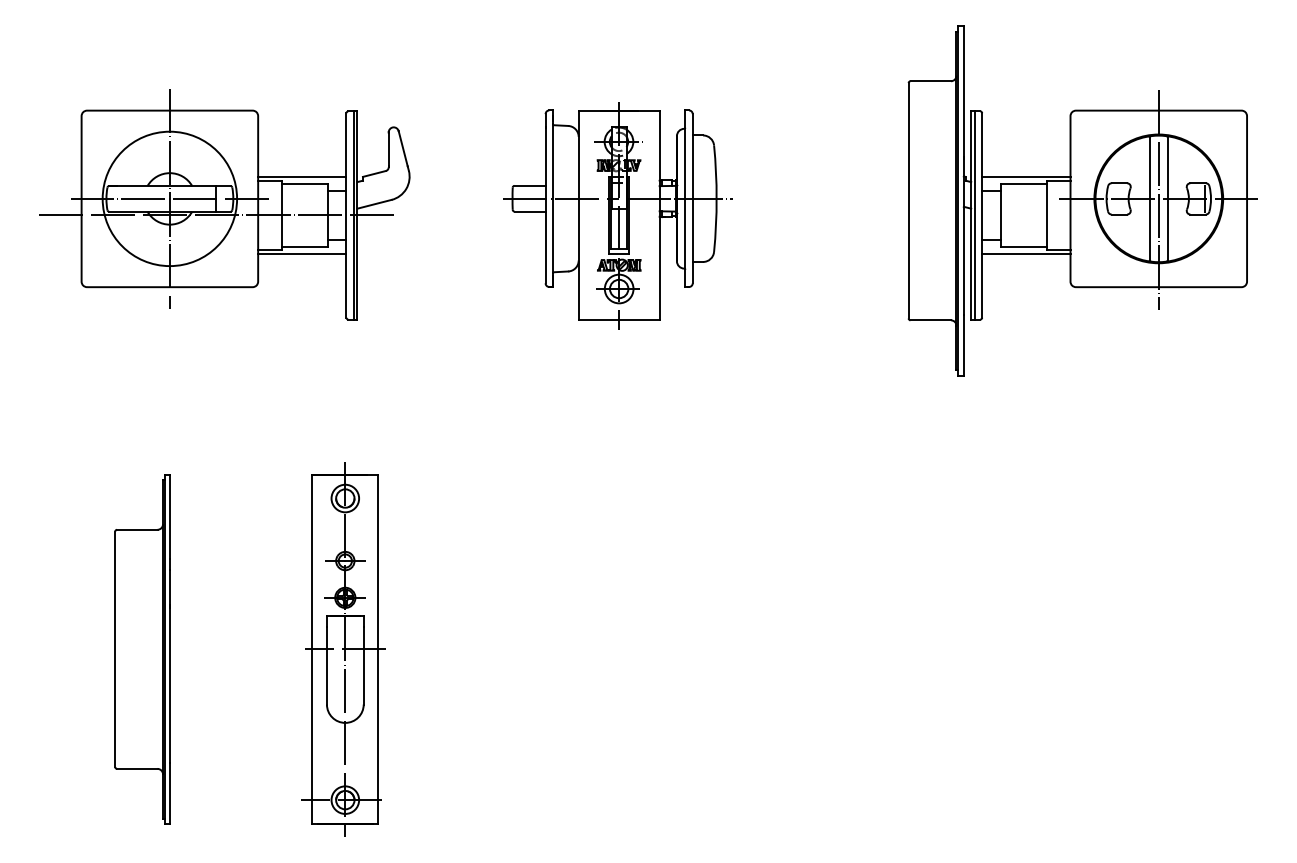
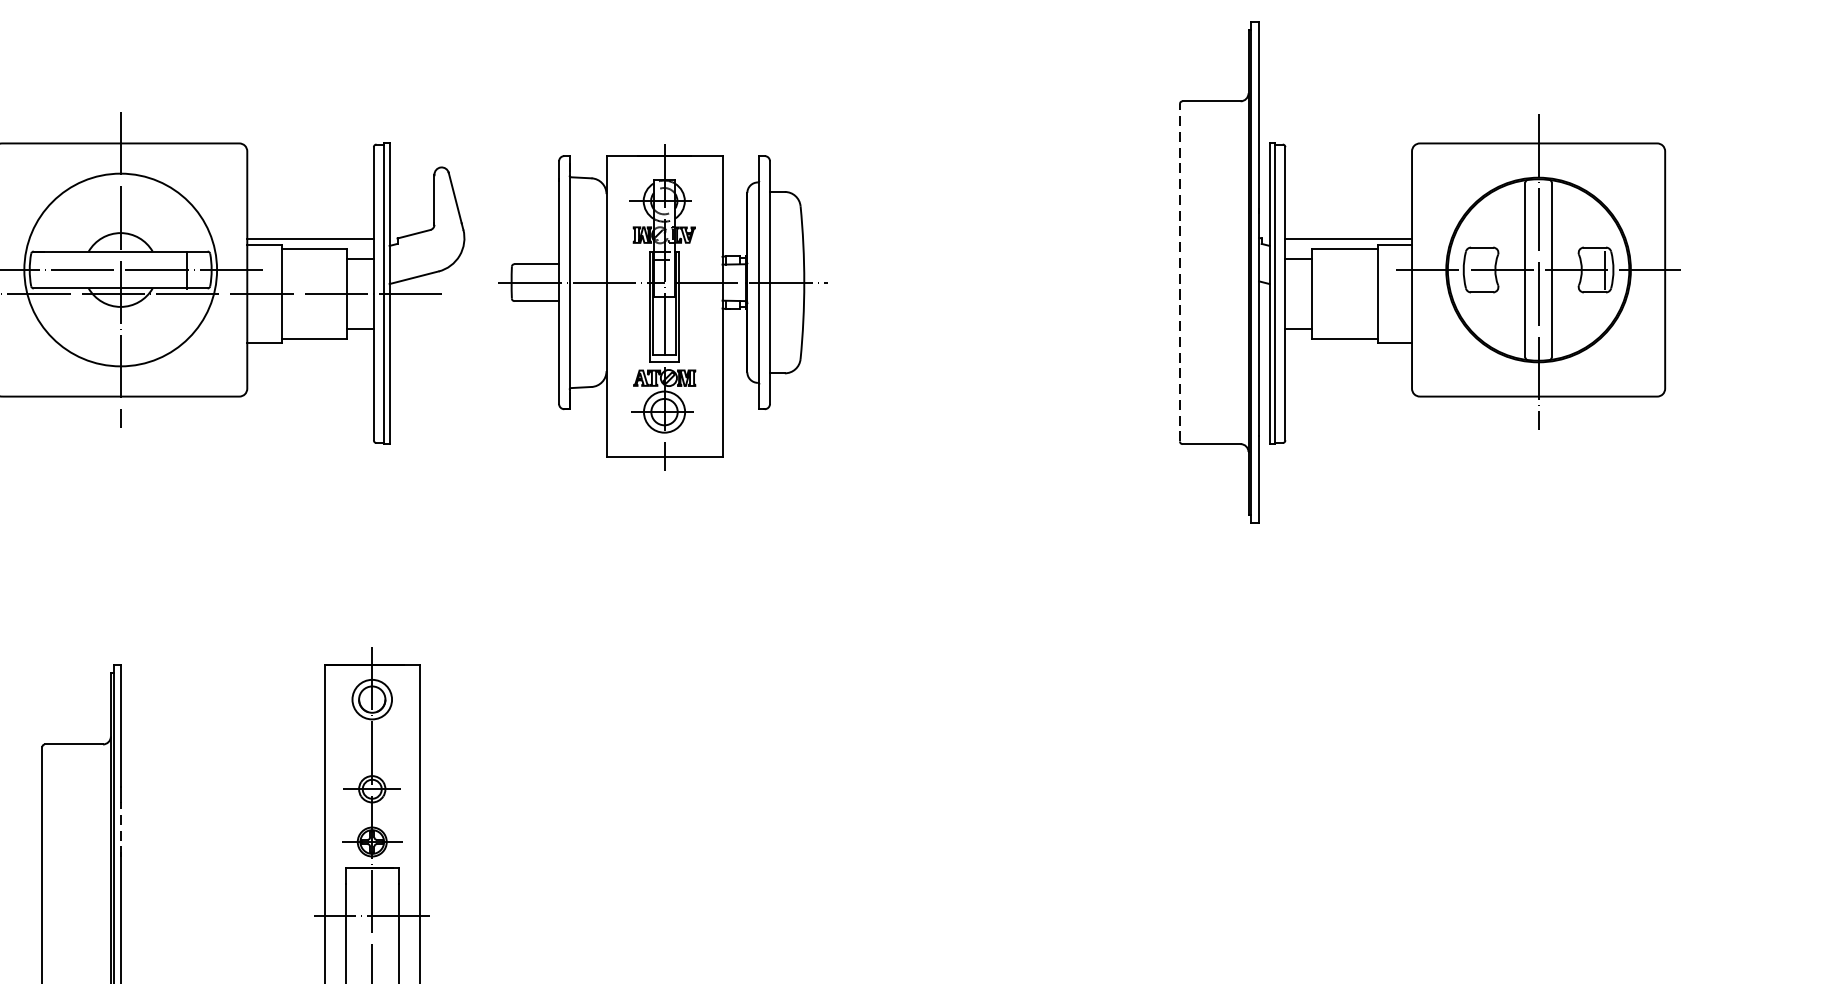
line: (908, 200) -> (1179, 272), solid -> dashed
part: (617, 215) -> (662, 306), moved
line: (302, 253) -> (310, 348), removed
line: (1026, 253) -> (1348, 348), removed
line: (170, 589) -> (121, 830), solid -> dashed

